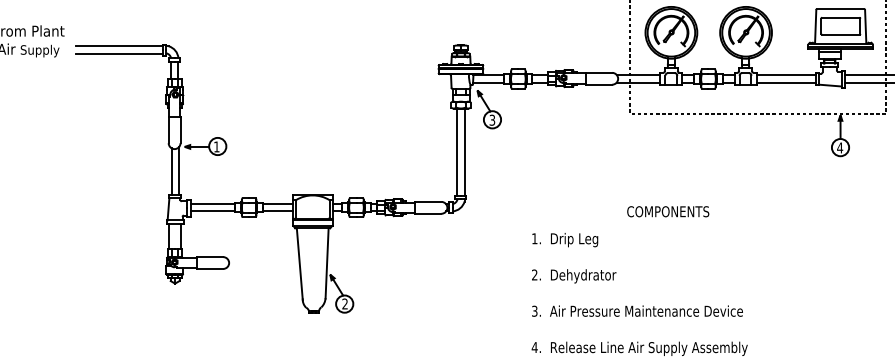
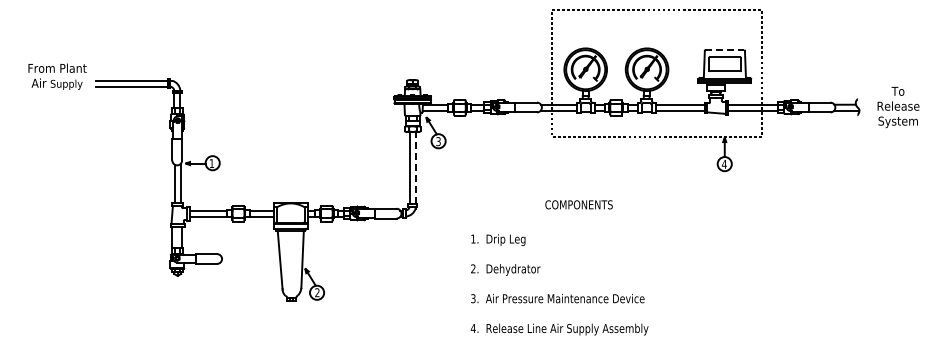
line: (841, 9) -> (725, 50), solid -> dashed
line: (464, 151) -> (415, 167), solid -> dashed
text: (667, 211) -> (578, 204), moved

